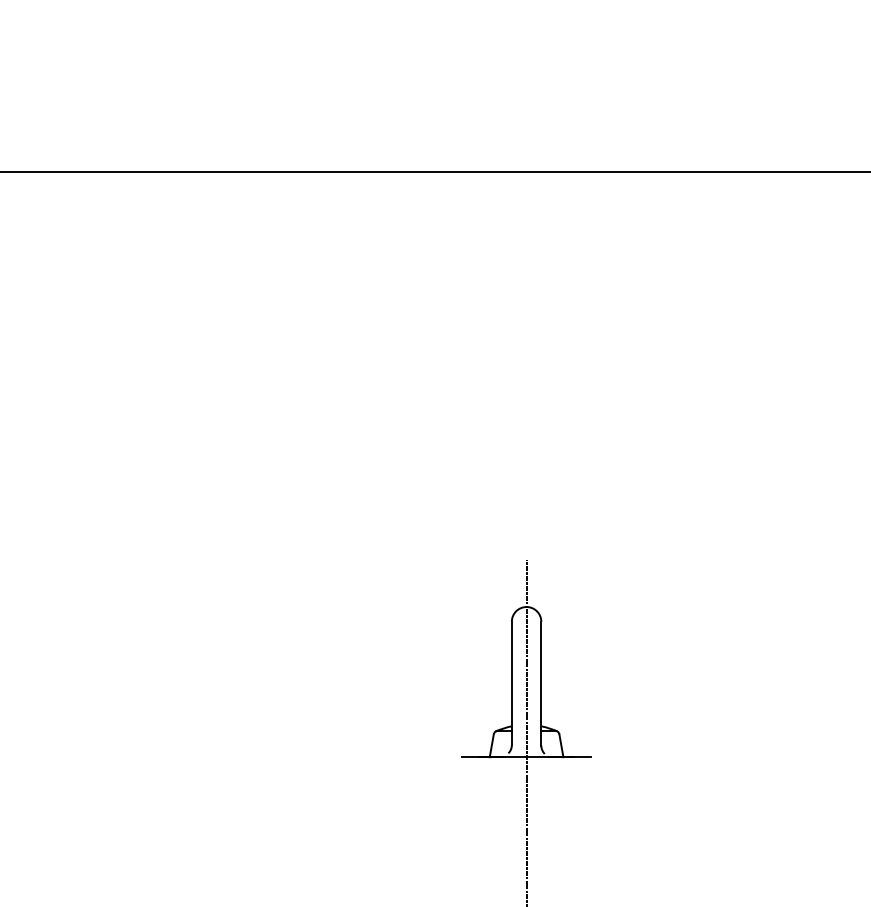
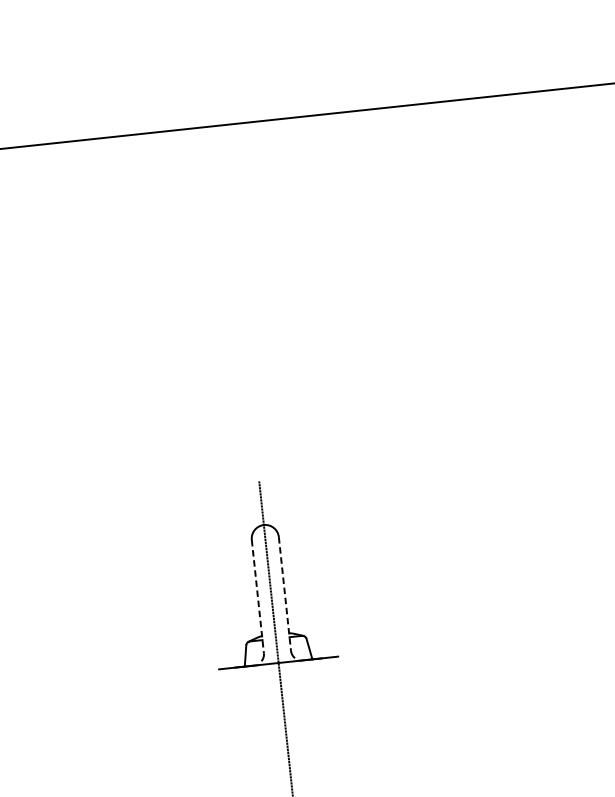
line: (511, 683) -> (257, 596), solid -> dashed
line: (541, 683) -> (285, 593), solid -> dashed

